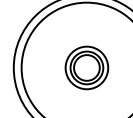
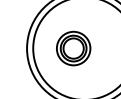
part: (86, 67) -> (73, 48), moved

